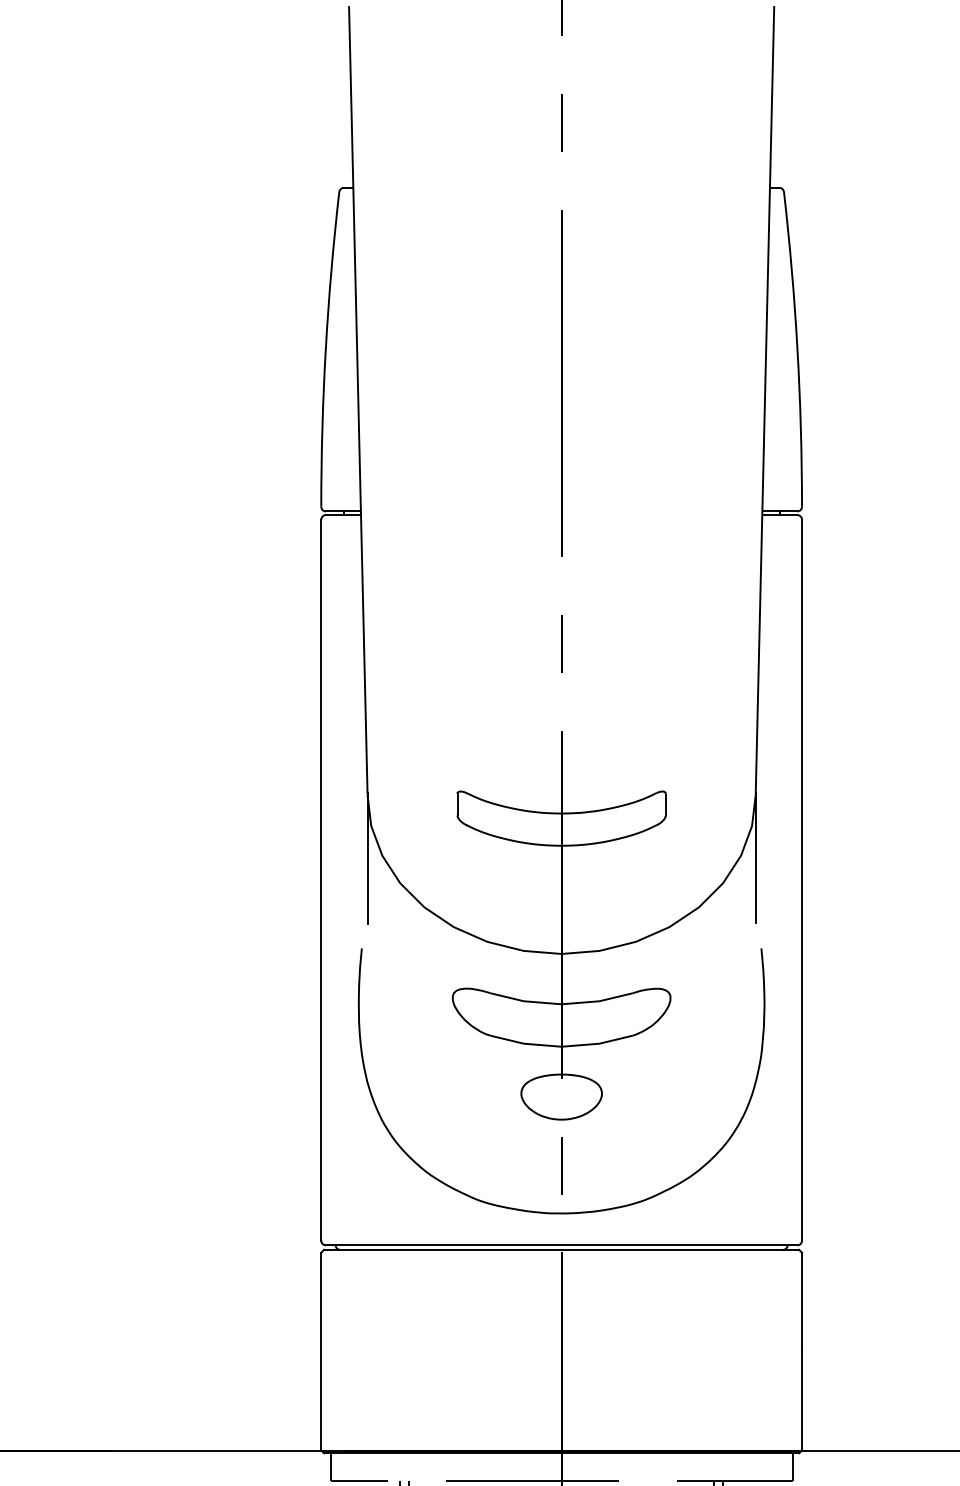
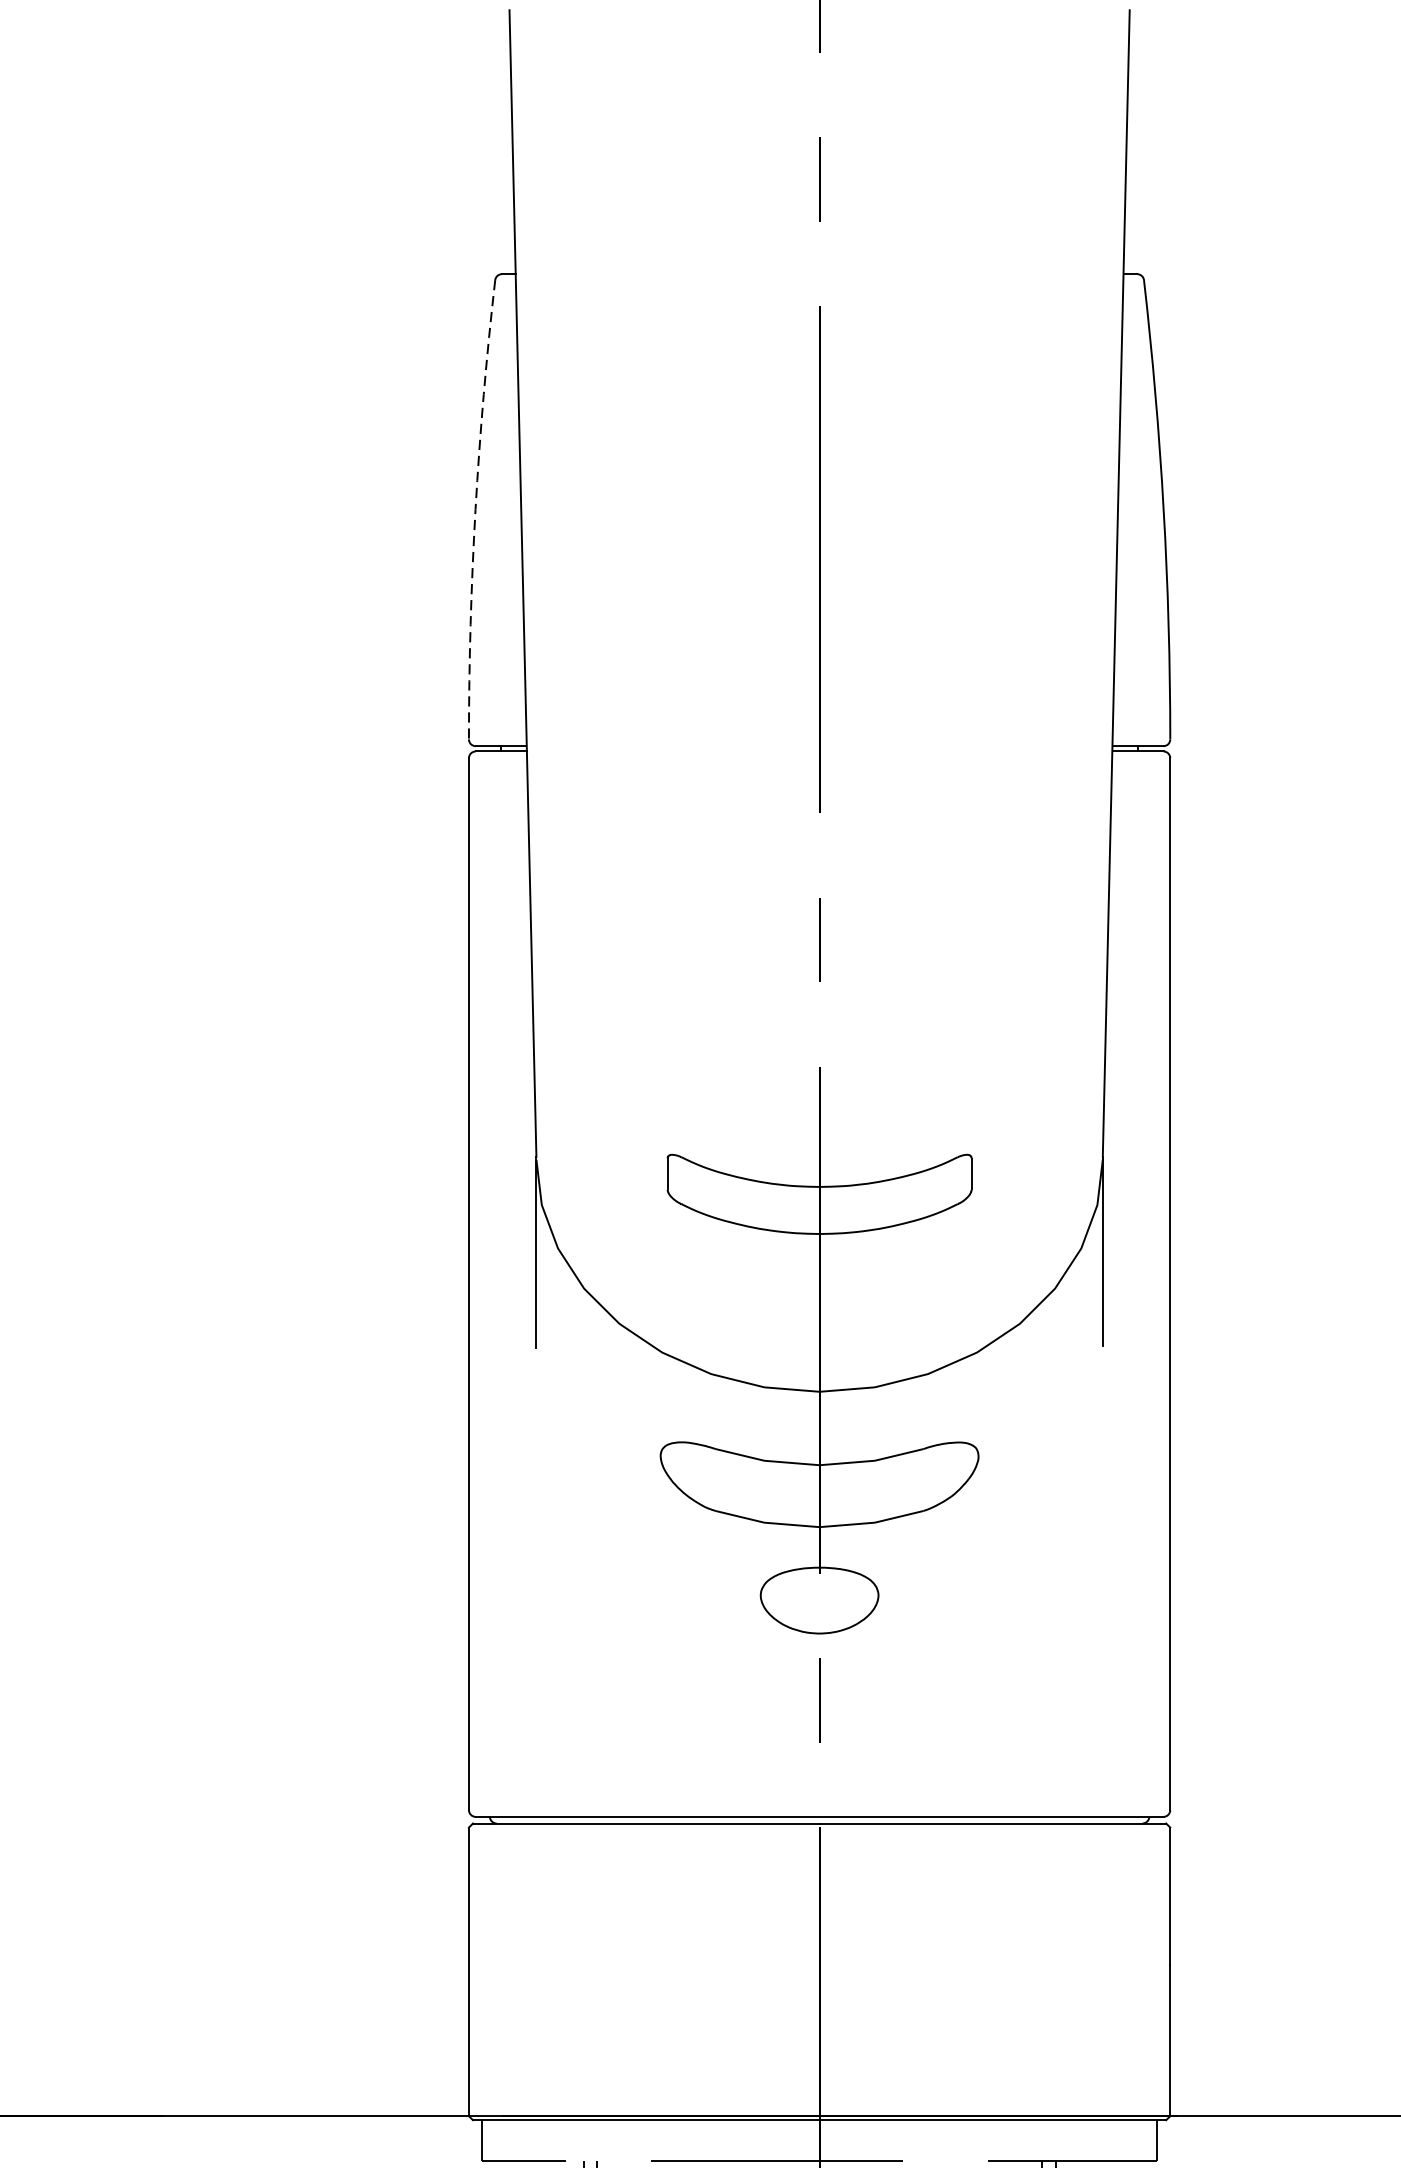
arc: (325, 349) -> (475, 509), solid -> dashed
curve: (561, 1212) -> (819, 1768), removed

